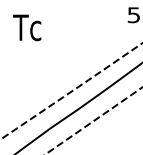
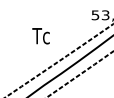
text: (26, 28) -> (40, 36), moved

